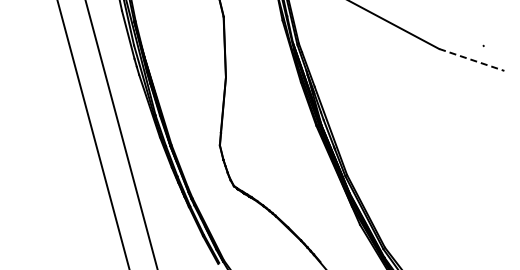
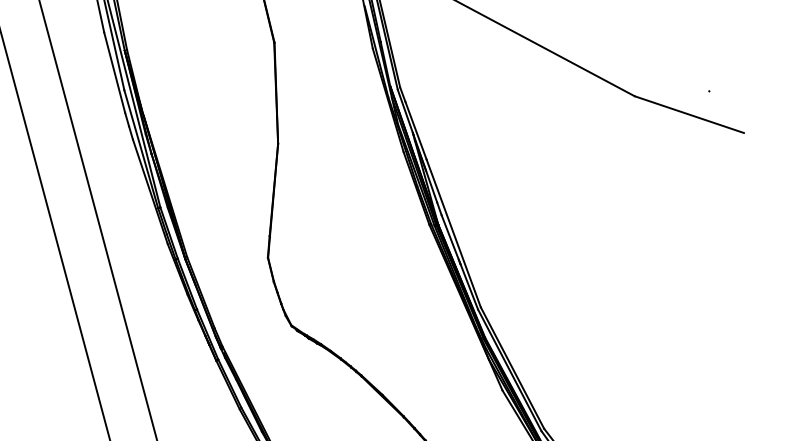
line: (472, 60) -> (690, 115), dashed -> solid

